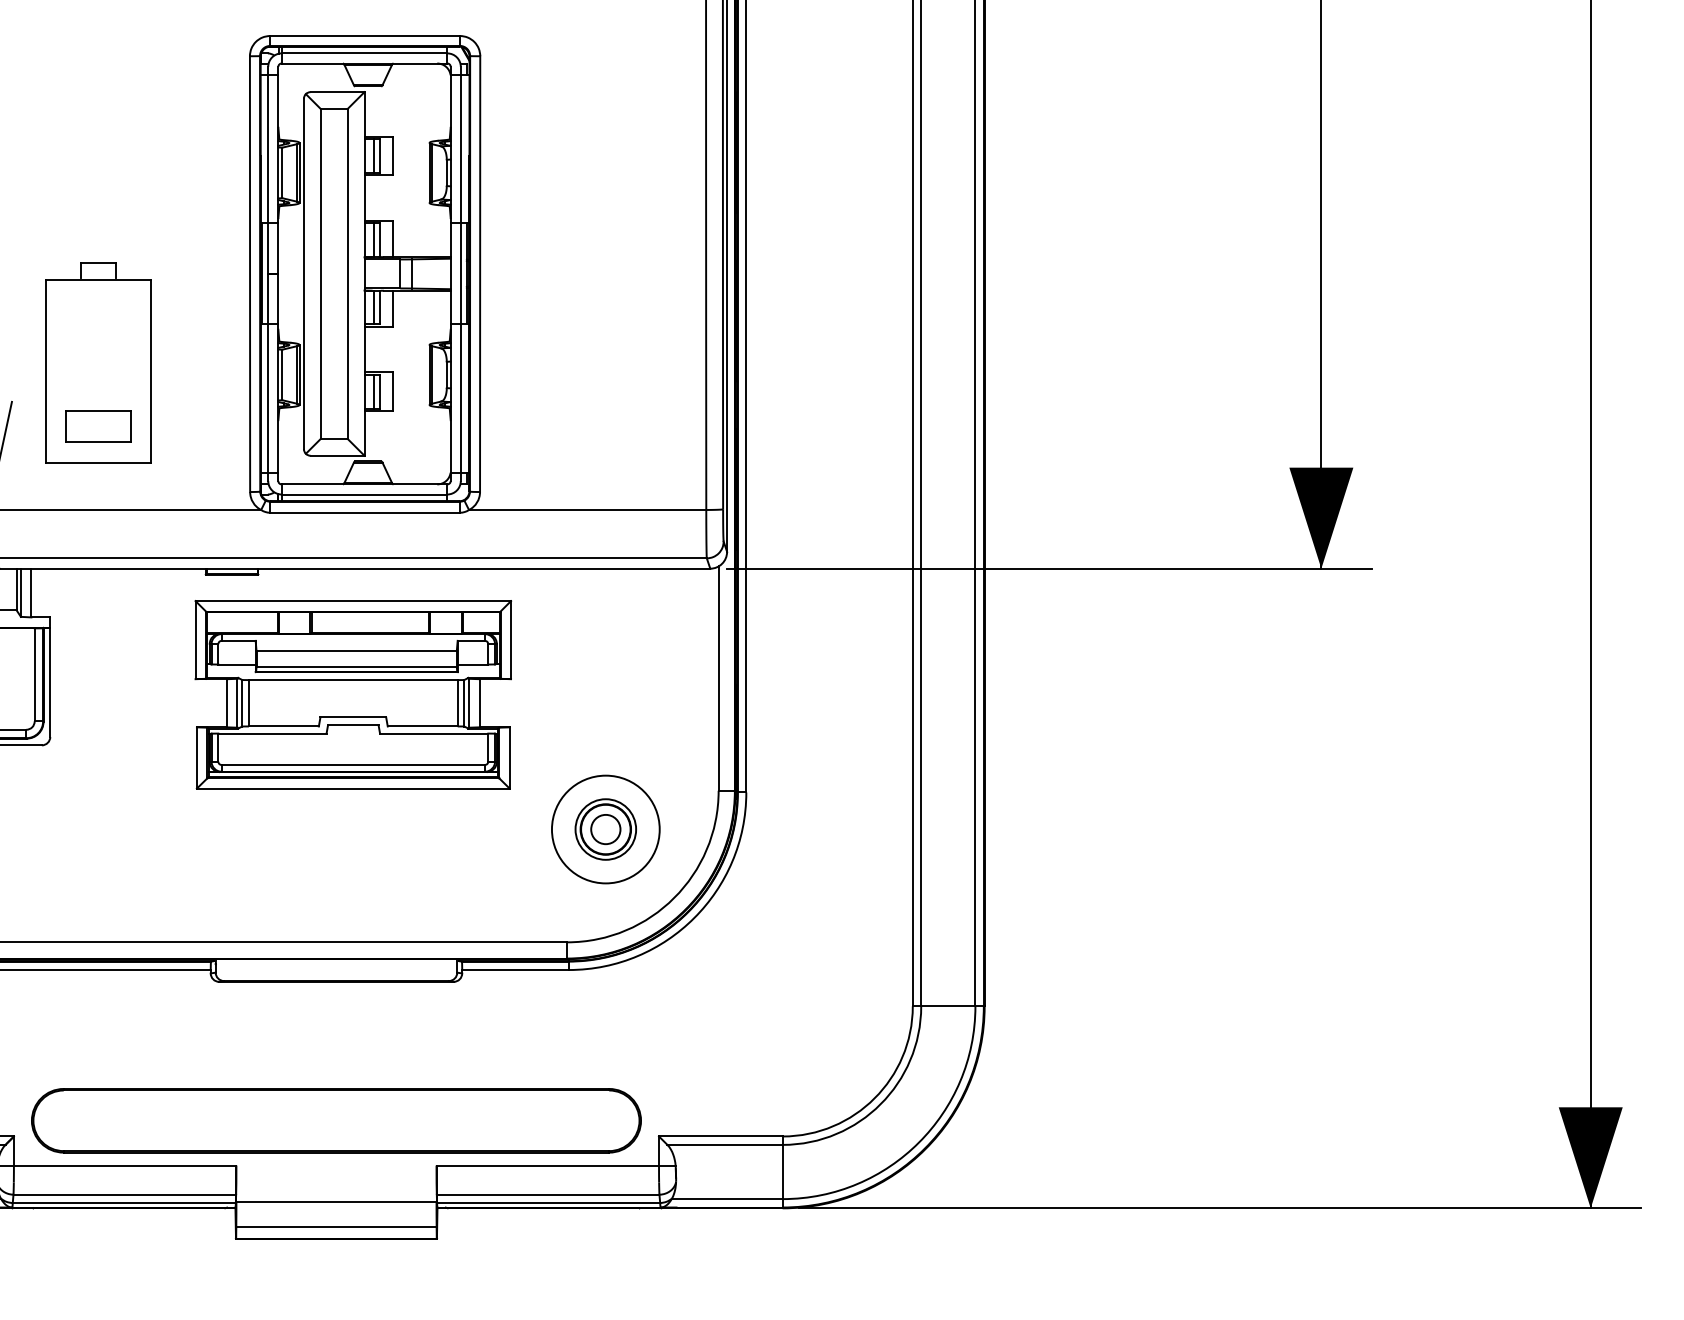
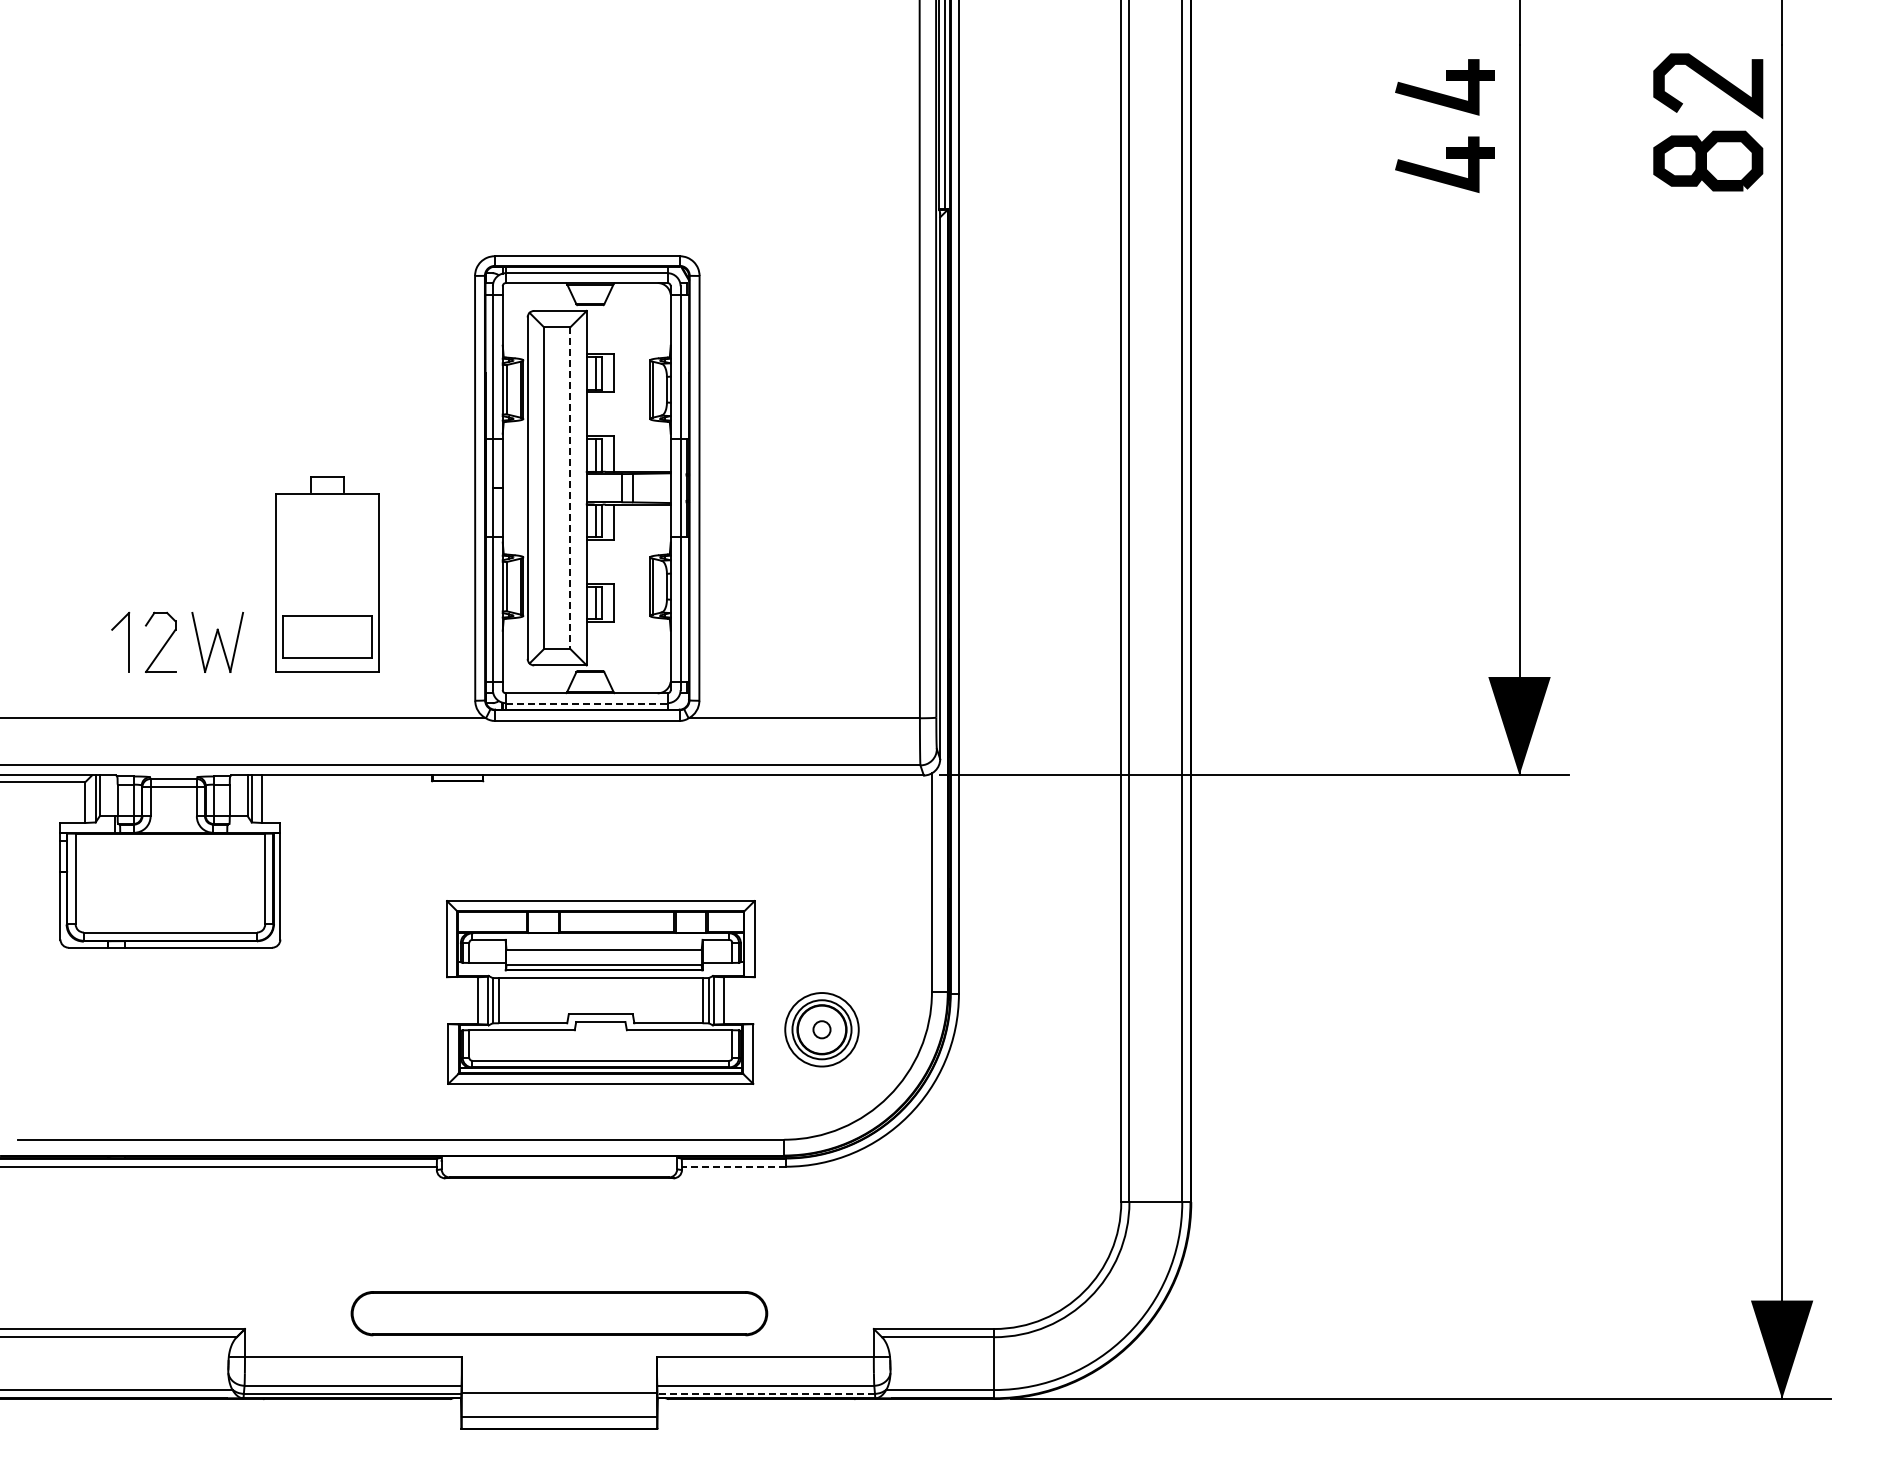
line: (347, 274) -> (570, 488), solid -> dashed
part: (98, 426) -> (327, 636), size x1.4
line: (364, 494) -> (586, 703), solid -> dashed
part: (352, 694) -> (600, 992), moved
circle: (605, 829) -> (821, 1029), size x0.6
circle: (605, 829) -> (821, 1029), size x0.7
line: (515, 969) -> (733, 1166), solid -> dashed
part: (336, 1120) -> (559, 1313), size x0.7
line: (548, 1202) -> (766, 1393), solid -> dashed

